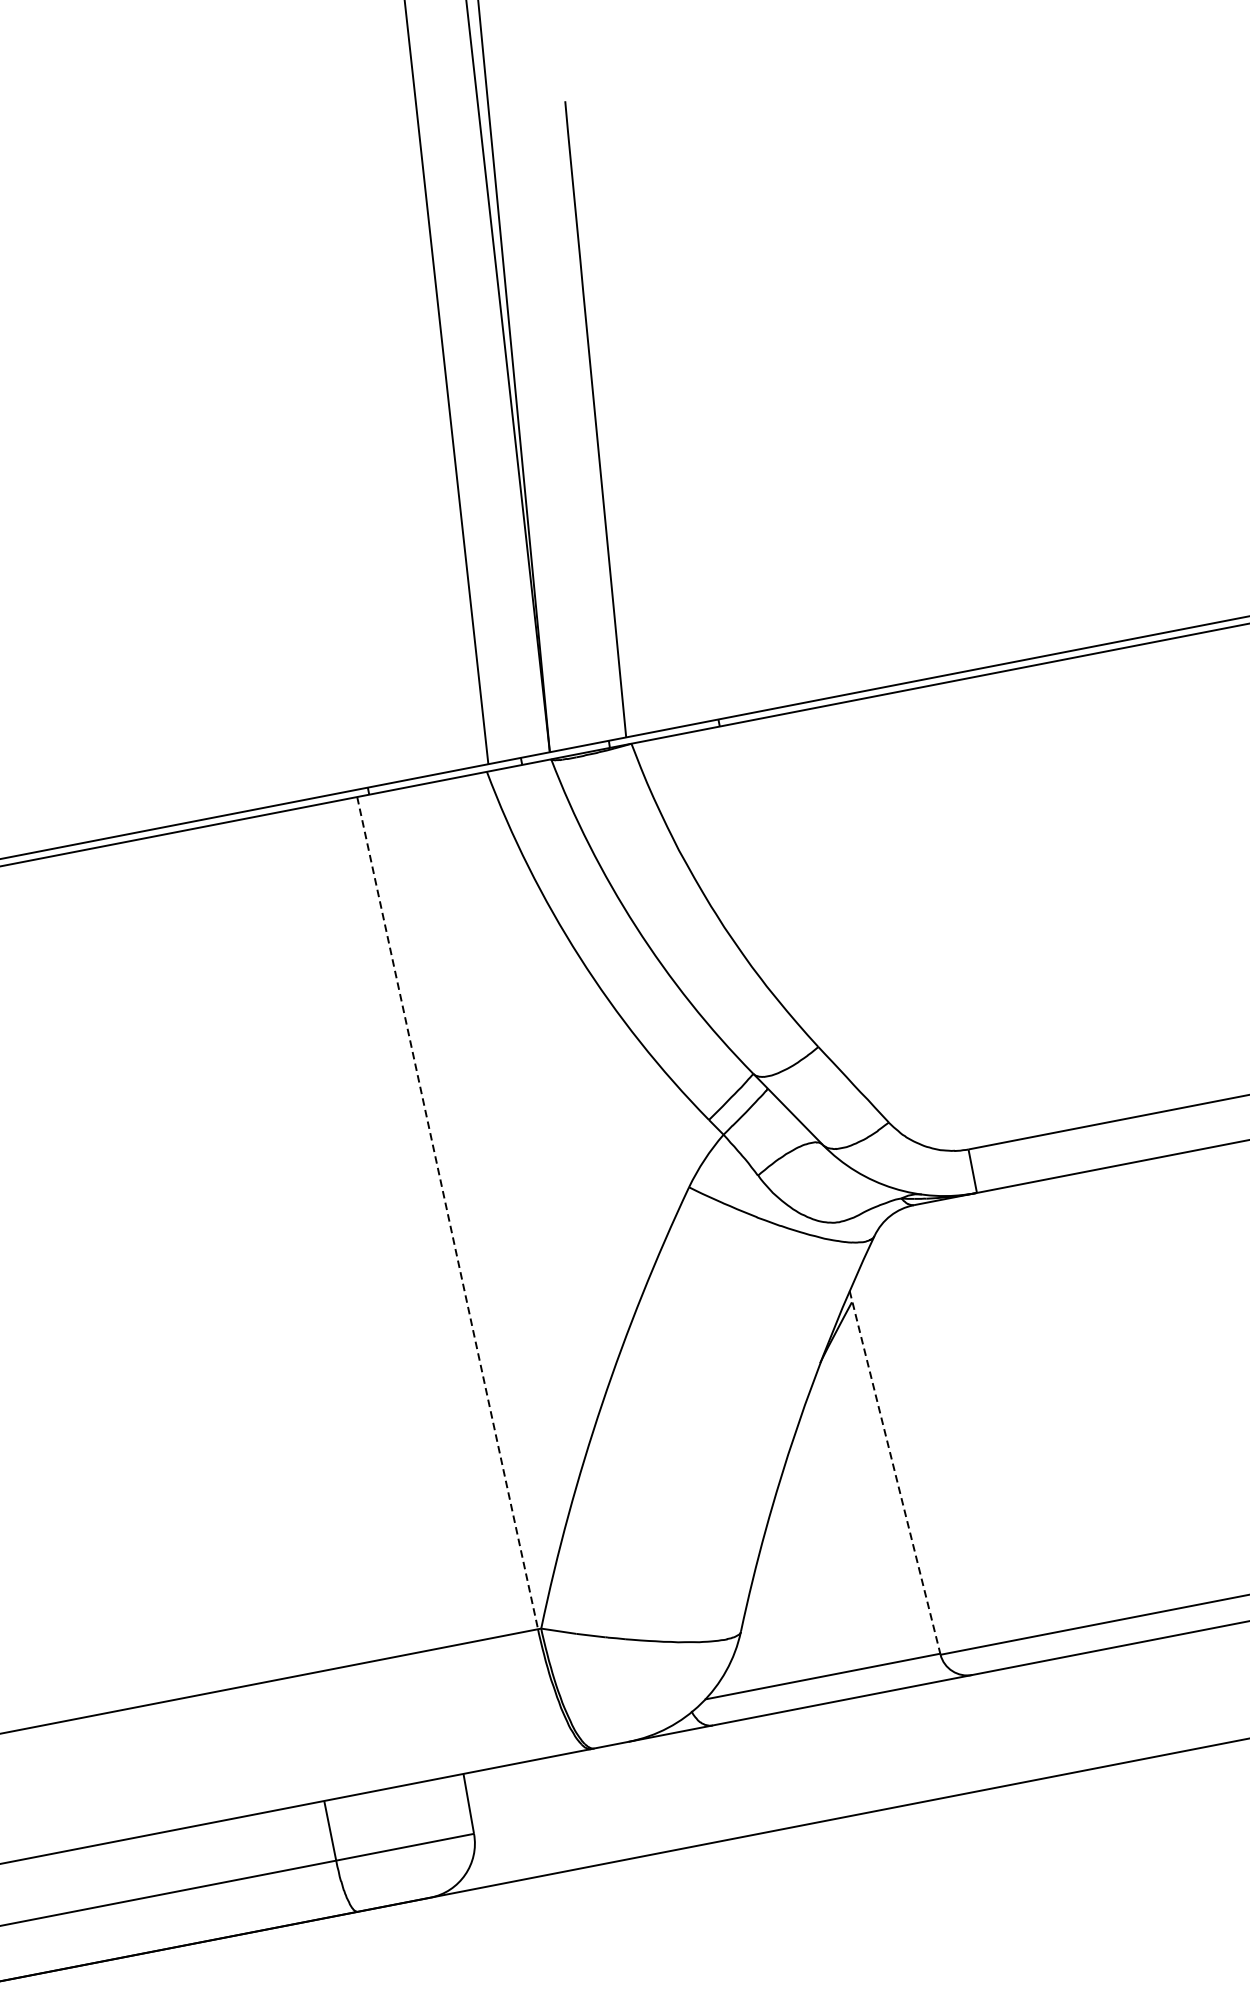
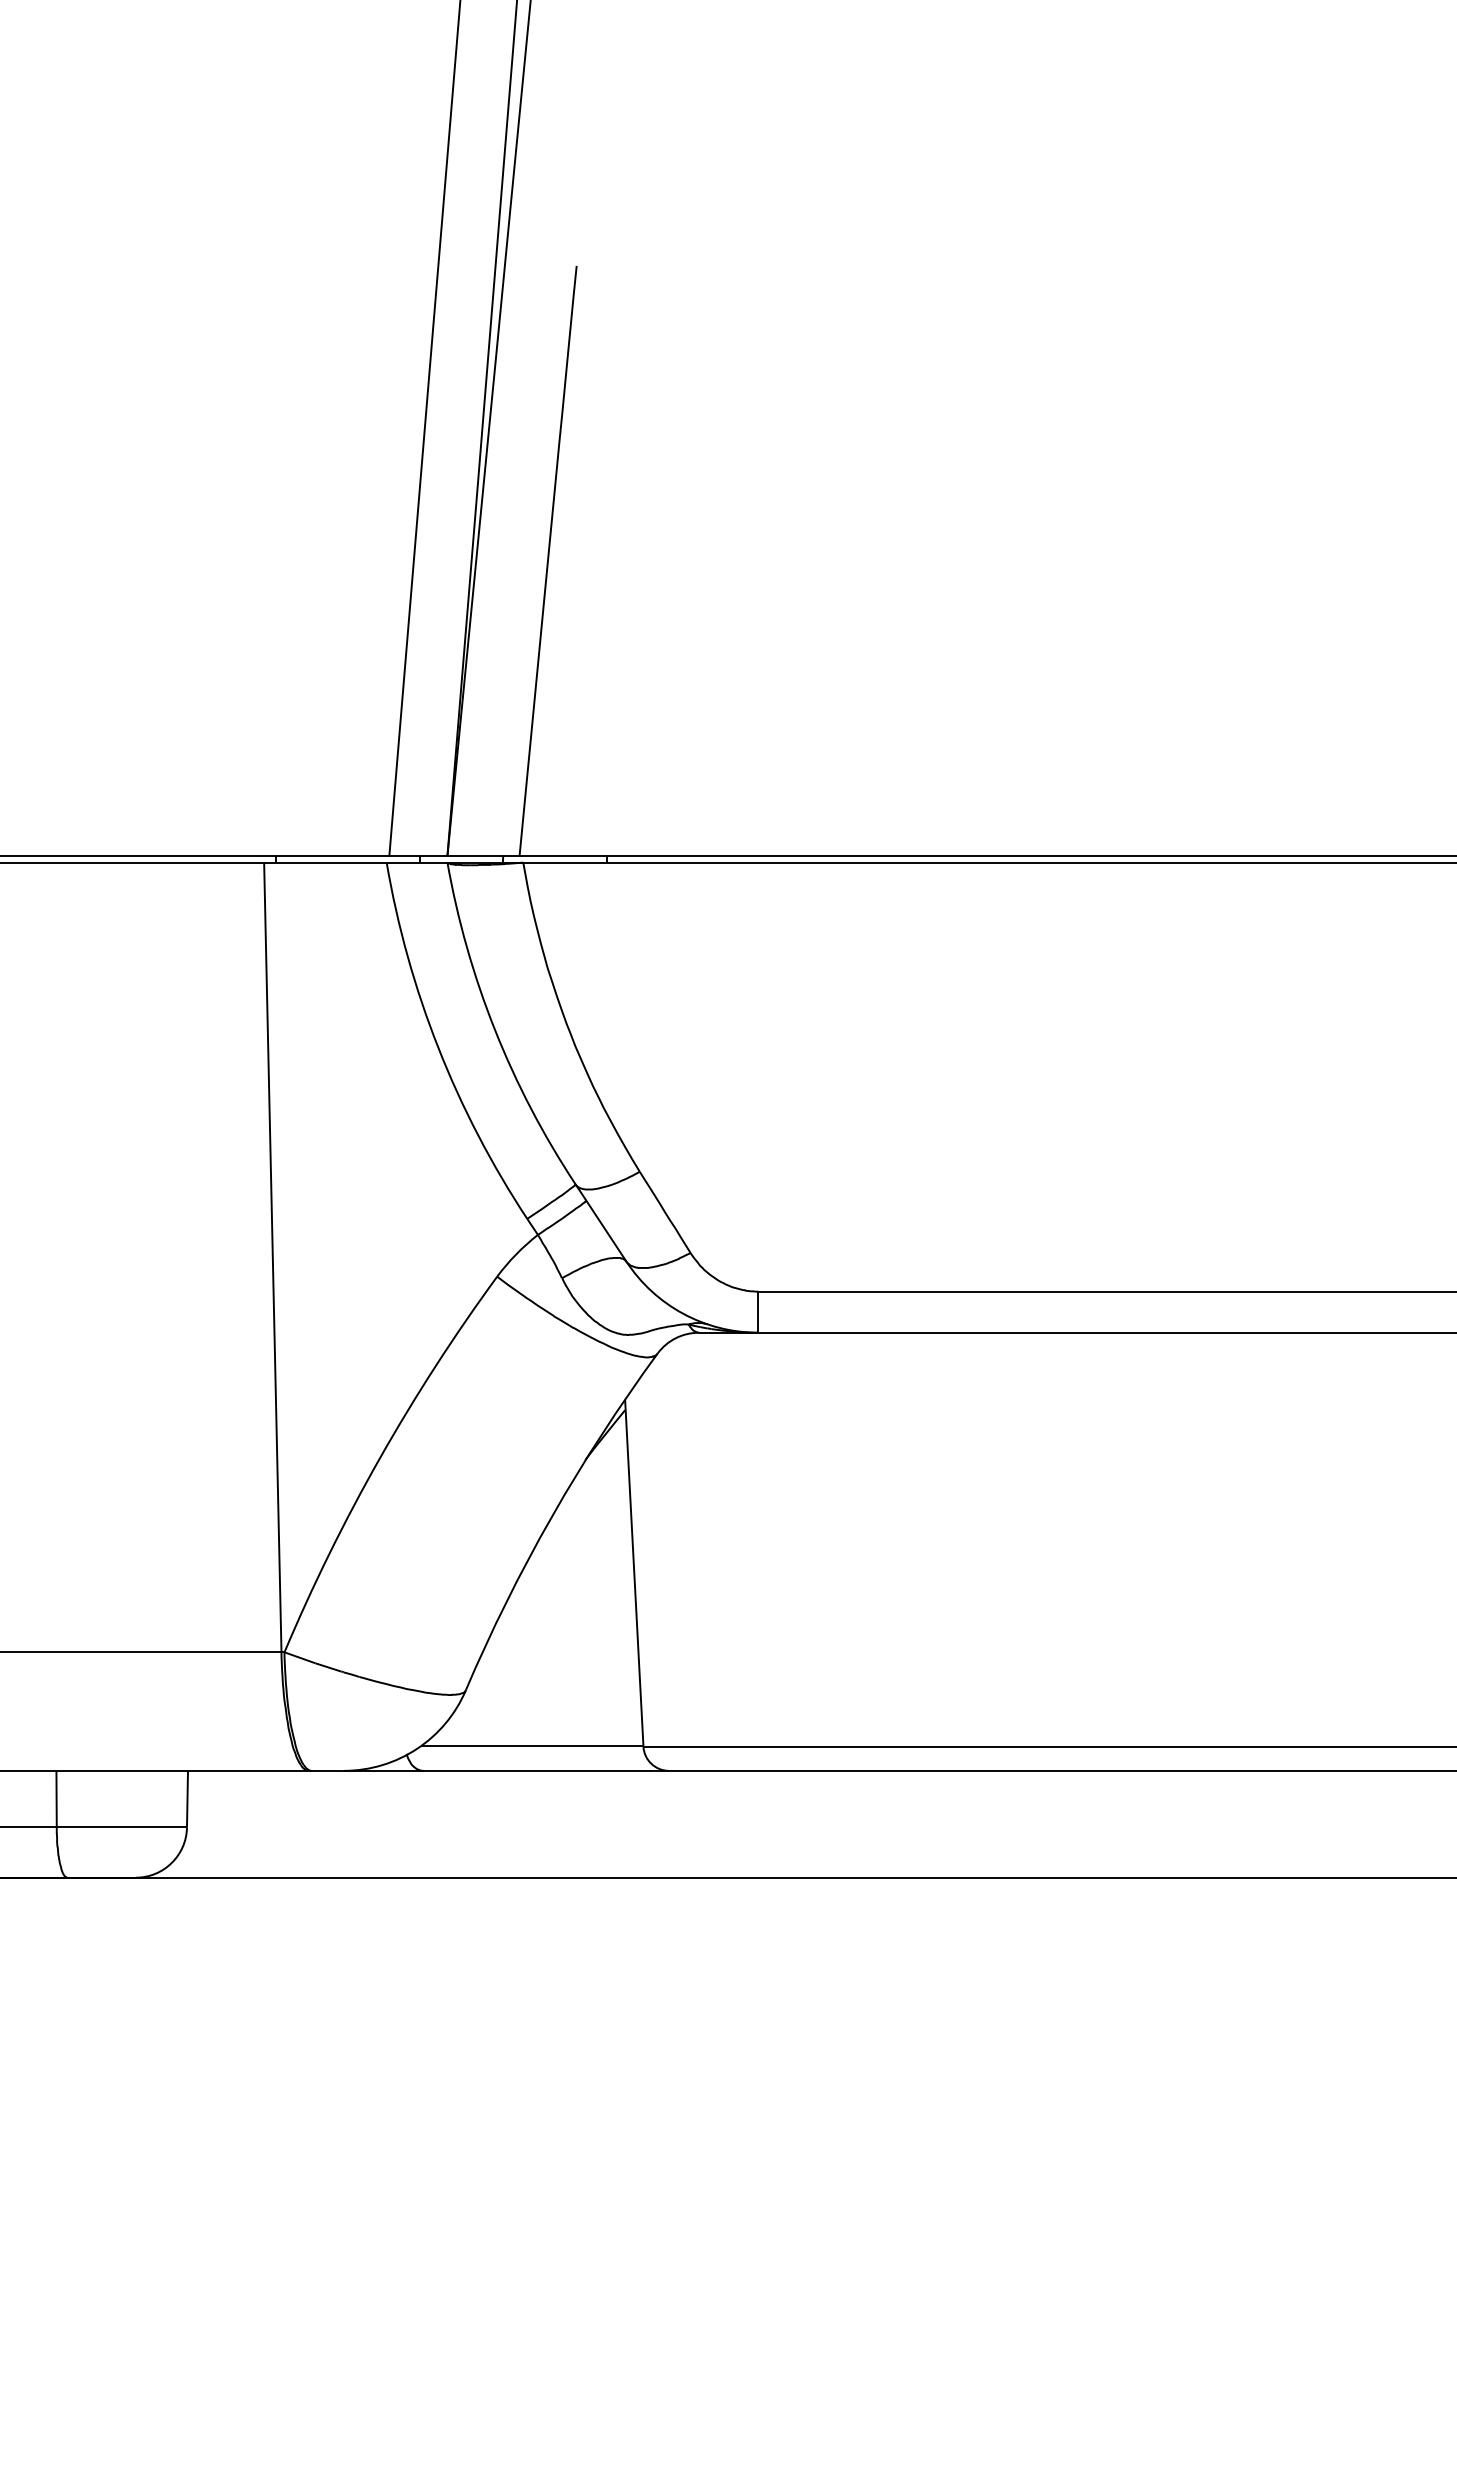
line: (447, 1213) -> (272, 1257), dashed -> solid
line: (895, 1473) -> (634, 1573), dashed -> solid

